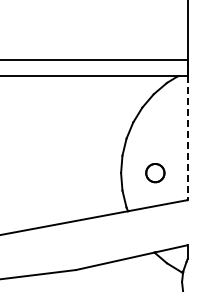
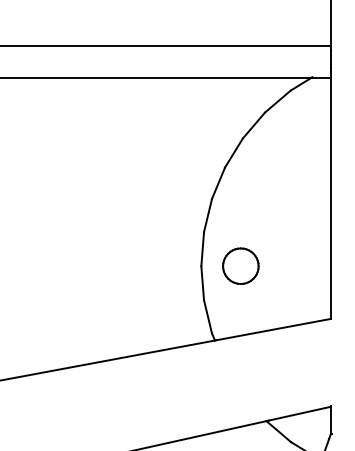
line: (187, 138) -> (330, 198), dashed -> solid
part: (155, 173) -> (241, 266), moved

